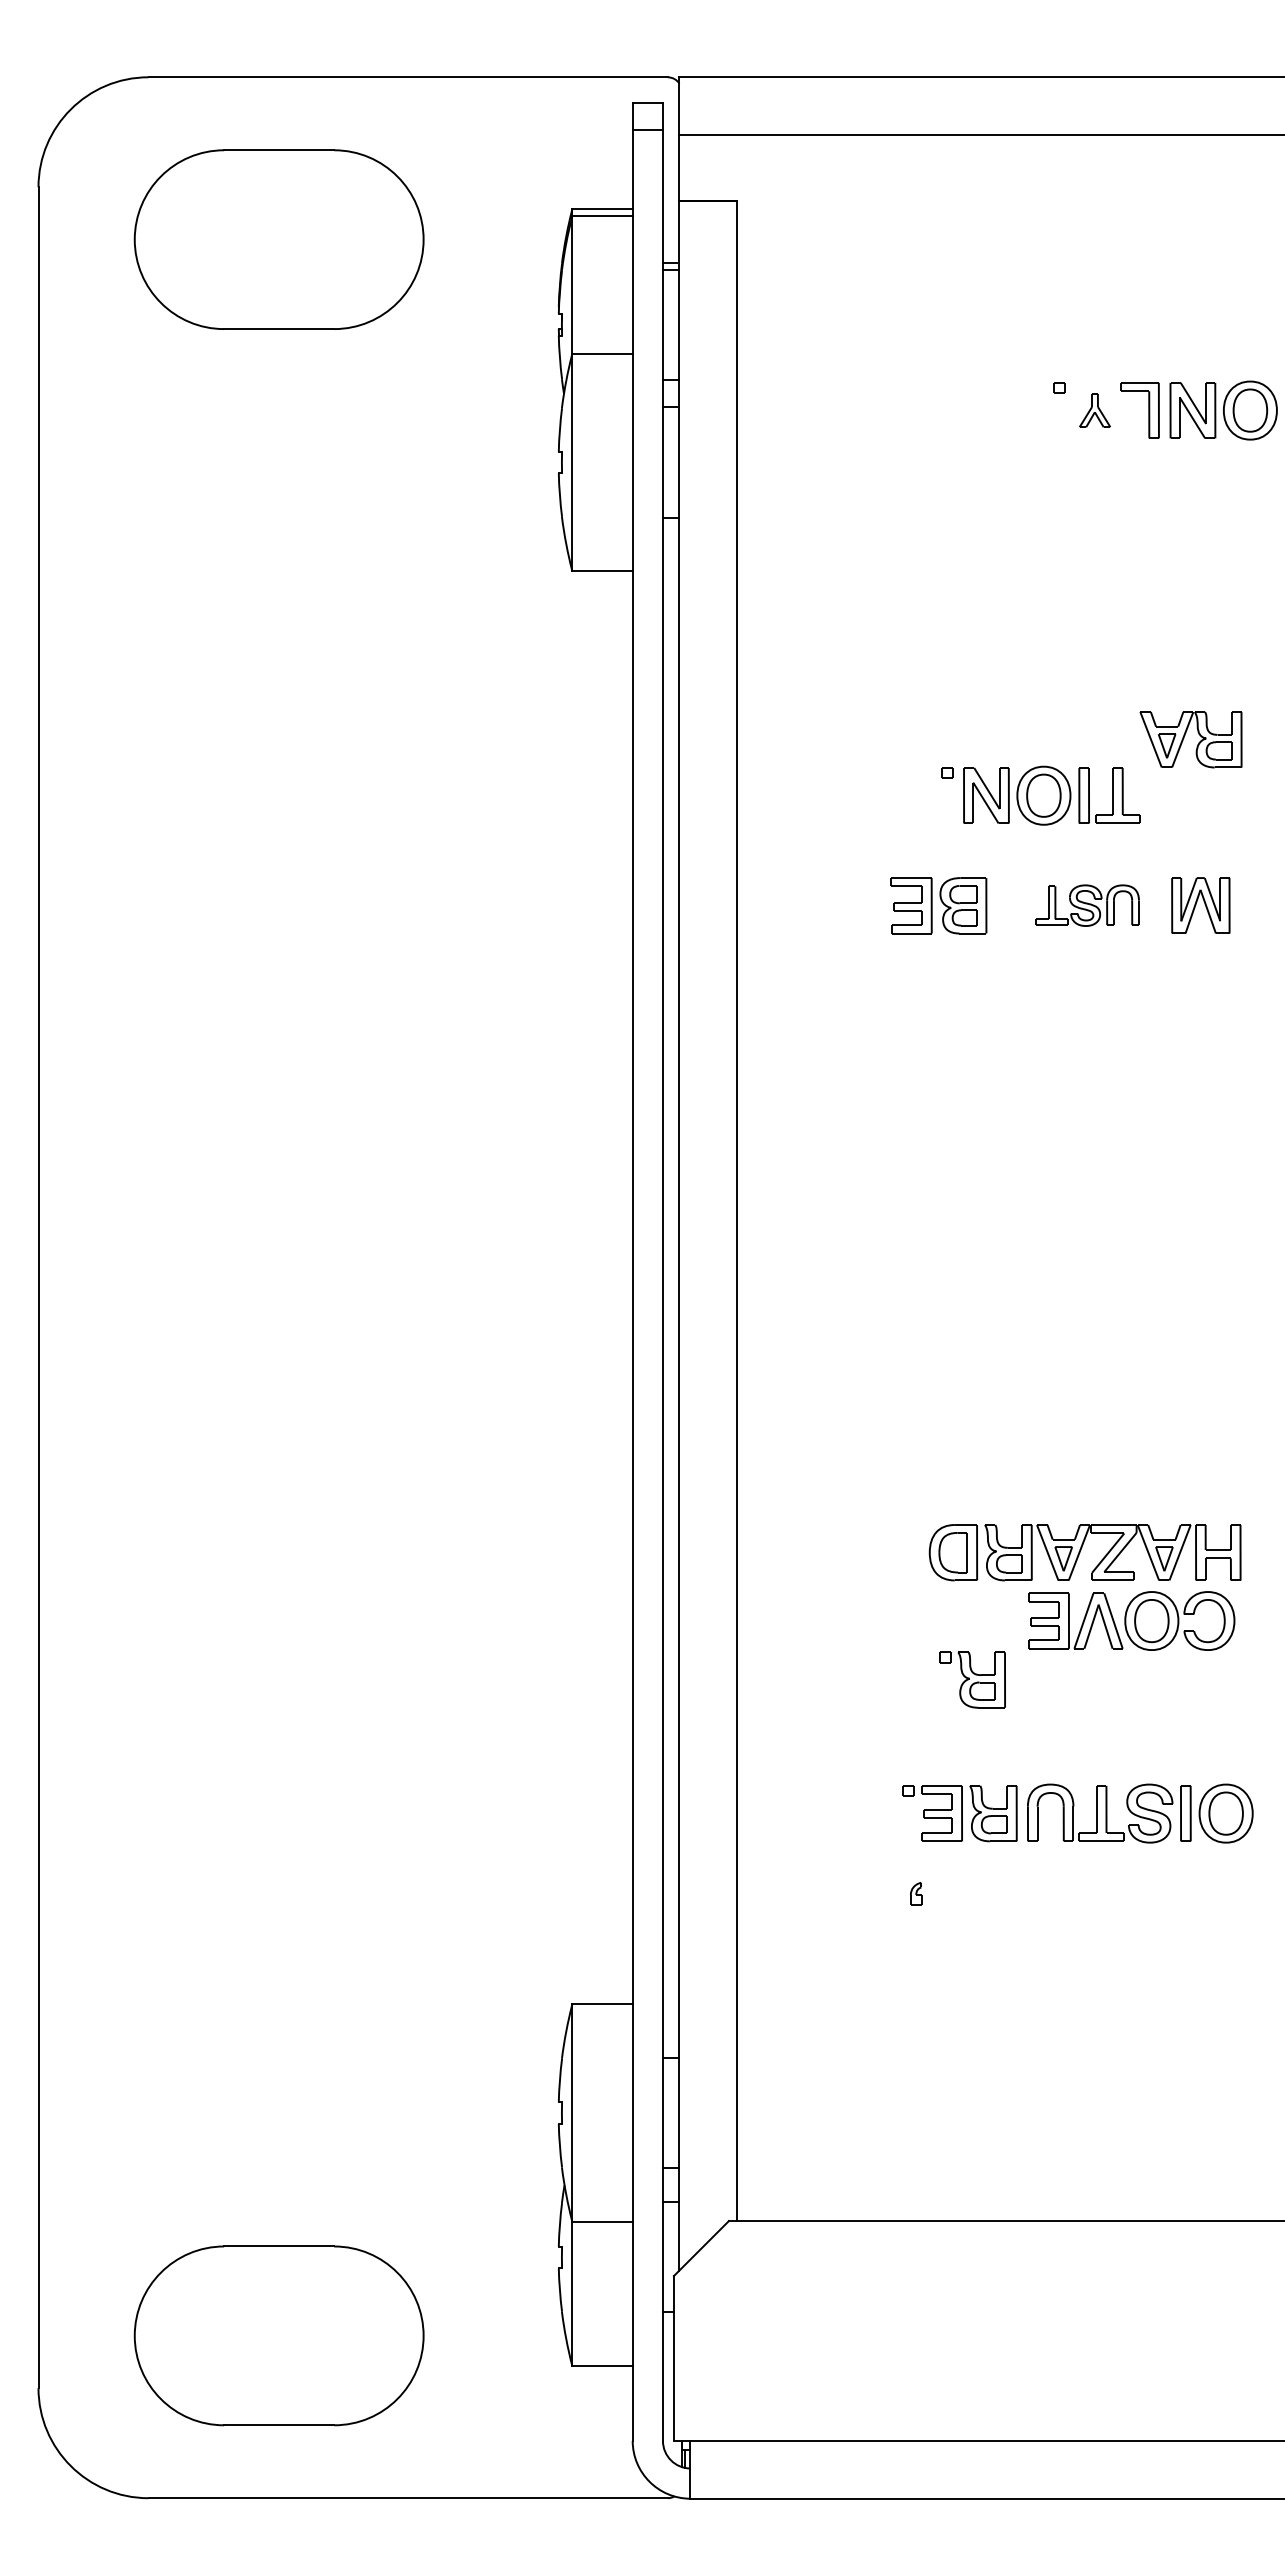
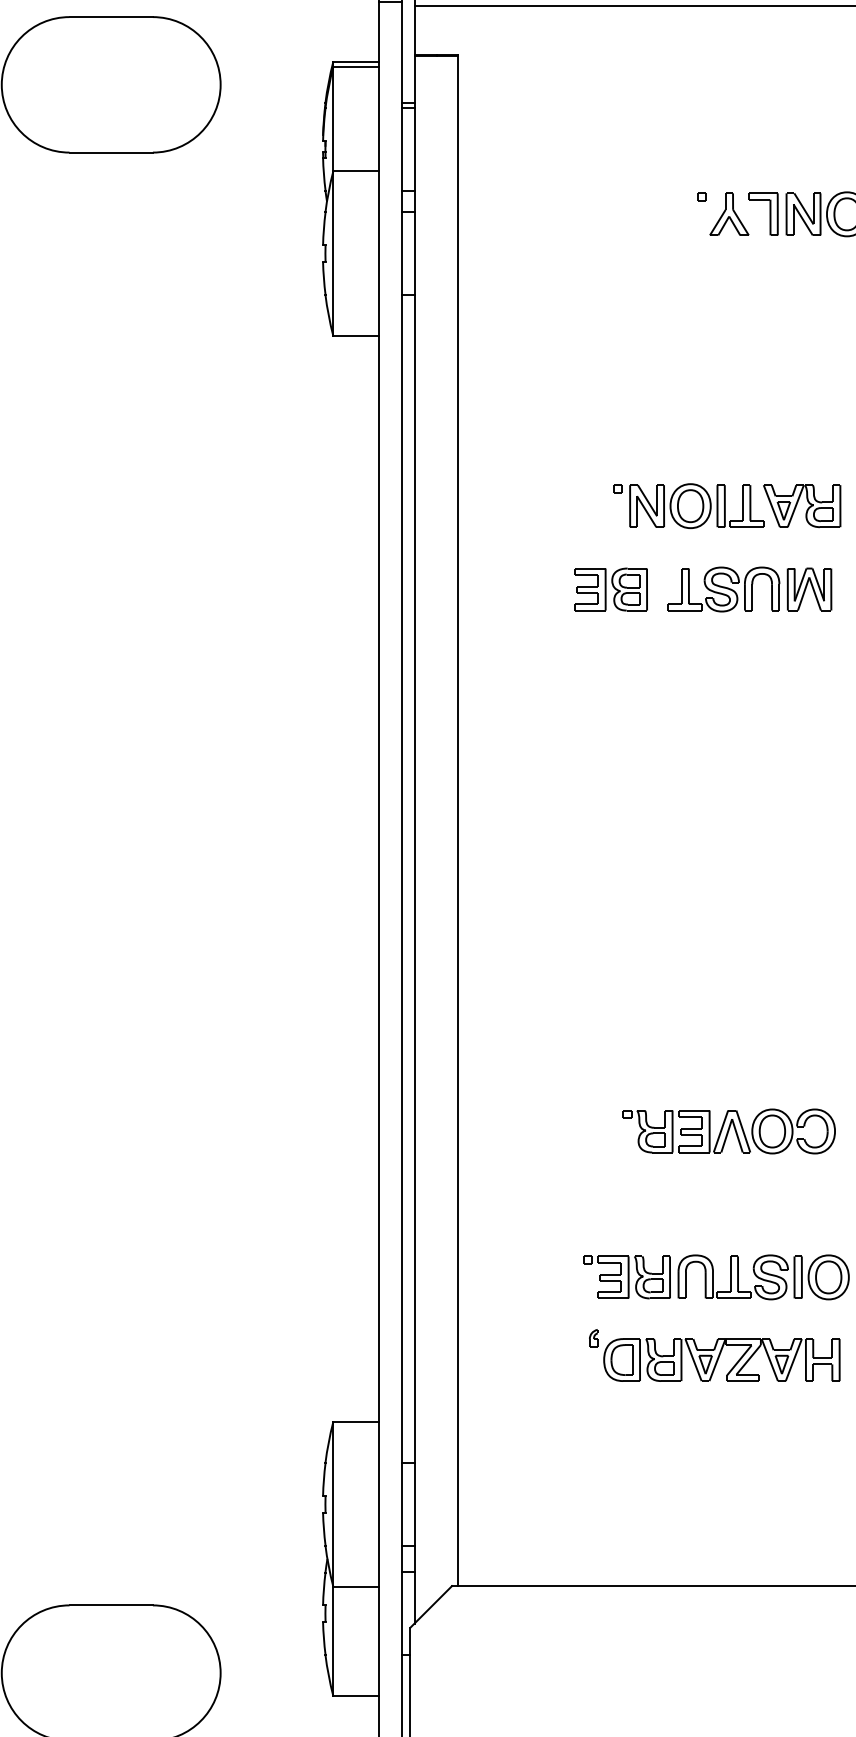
part: (1094, 410) -> (728, 214), size x1.67
part: (1184, 738) -> (797, 505), moved
part: (1087, 905) -> (723, 589), size x1.43
part: (1084, 1552) -> (721, 1359), moved
part: (972, 1679) -> (647, 1131), moved

